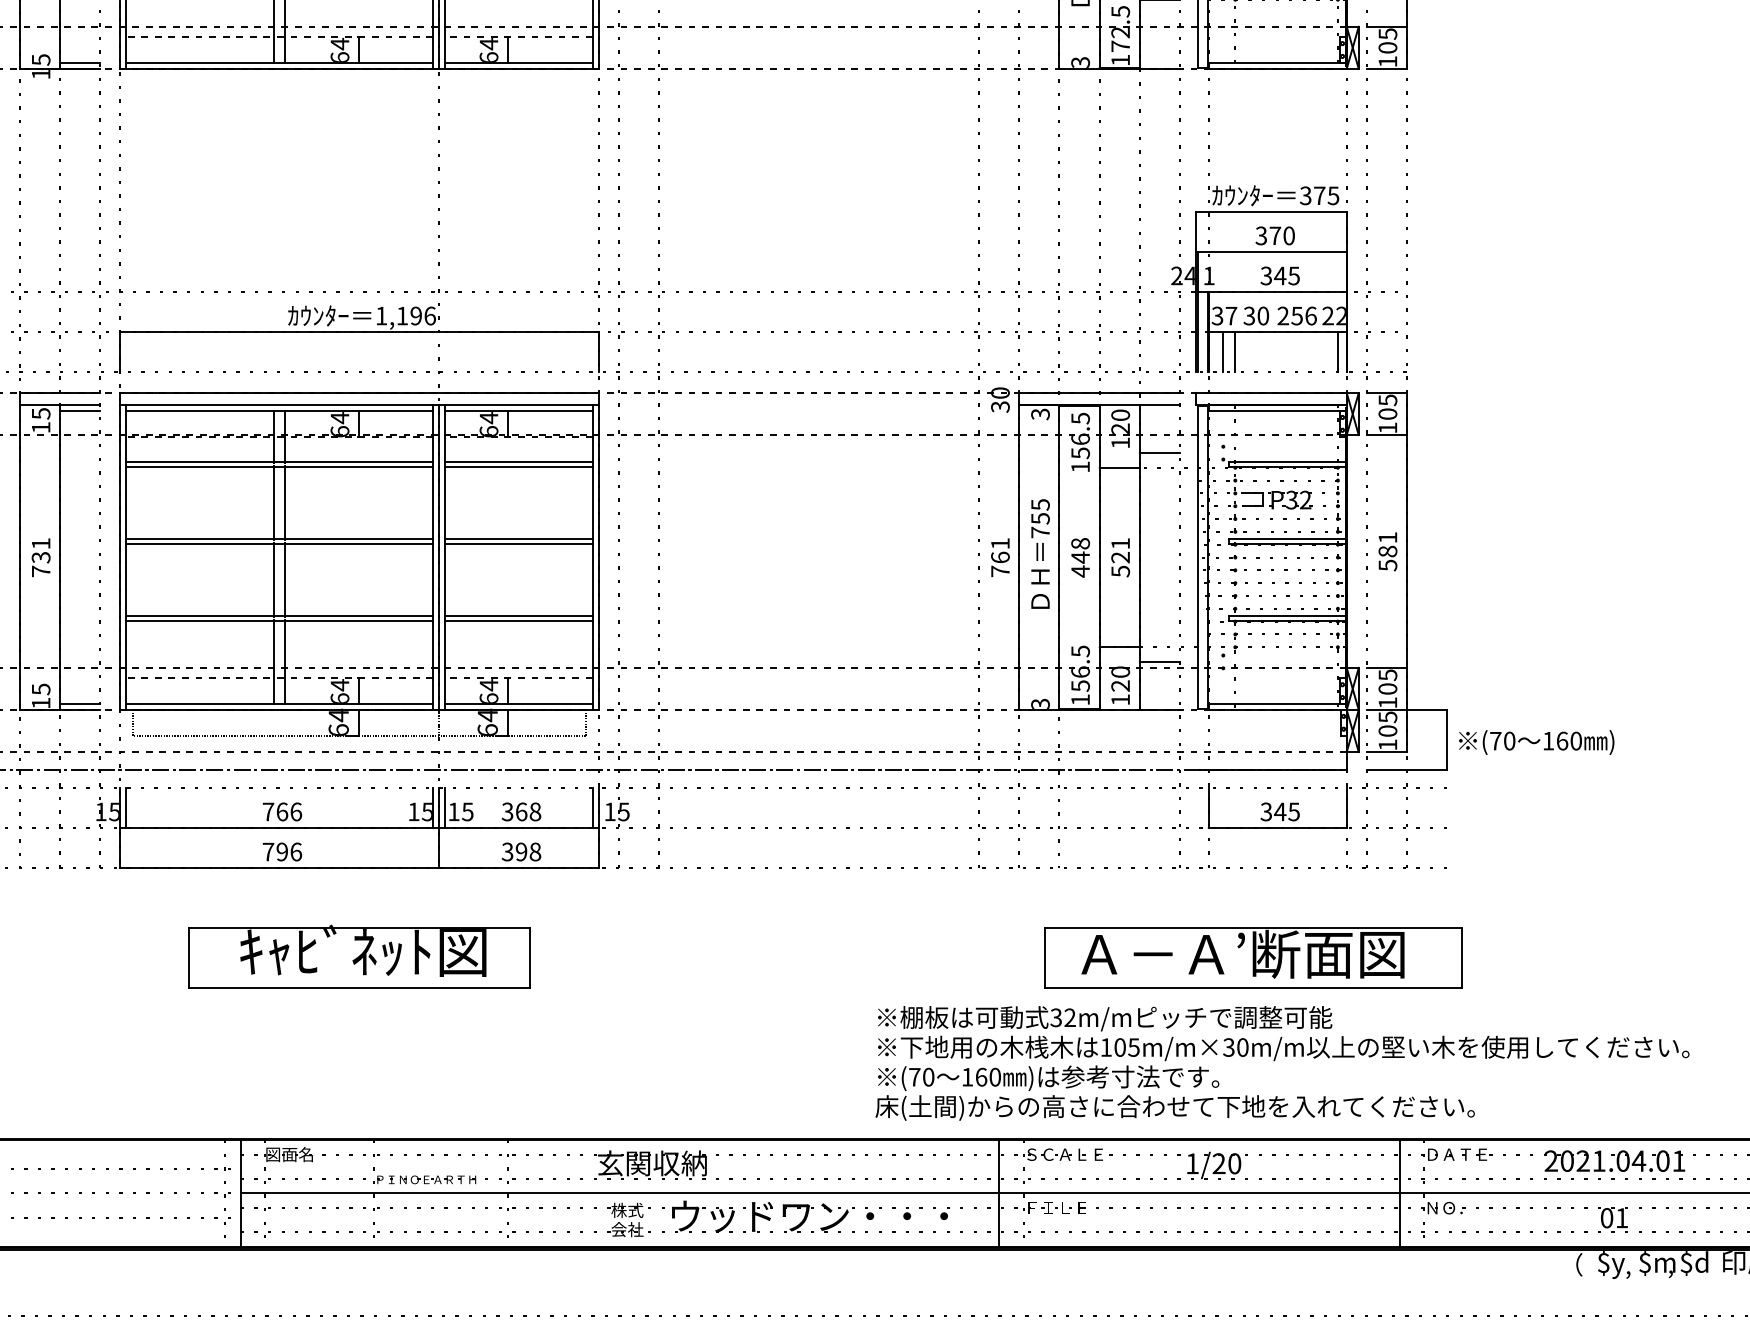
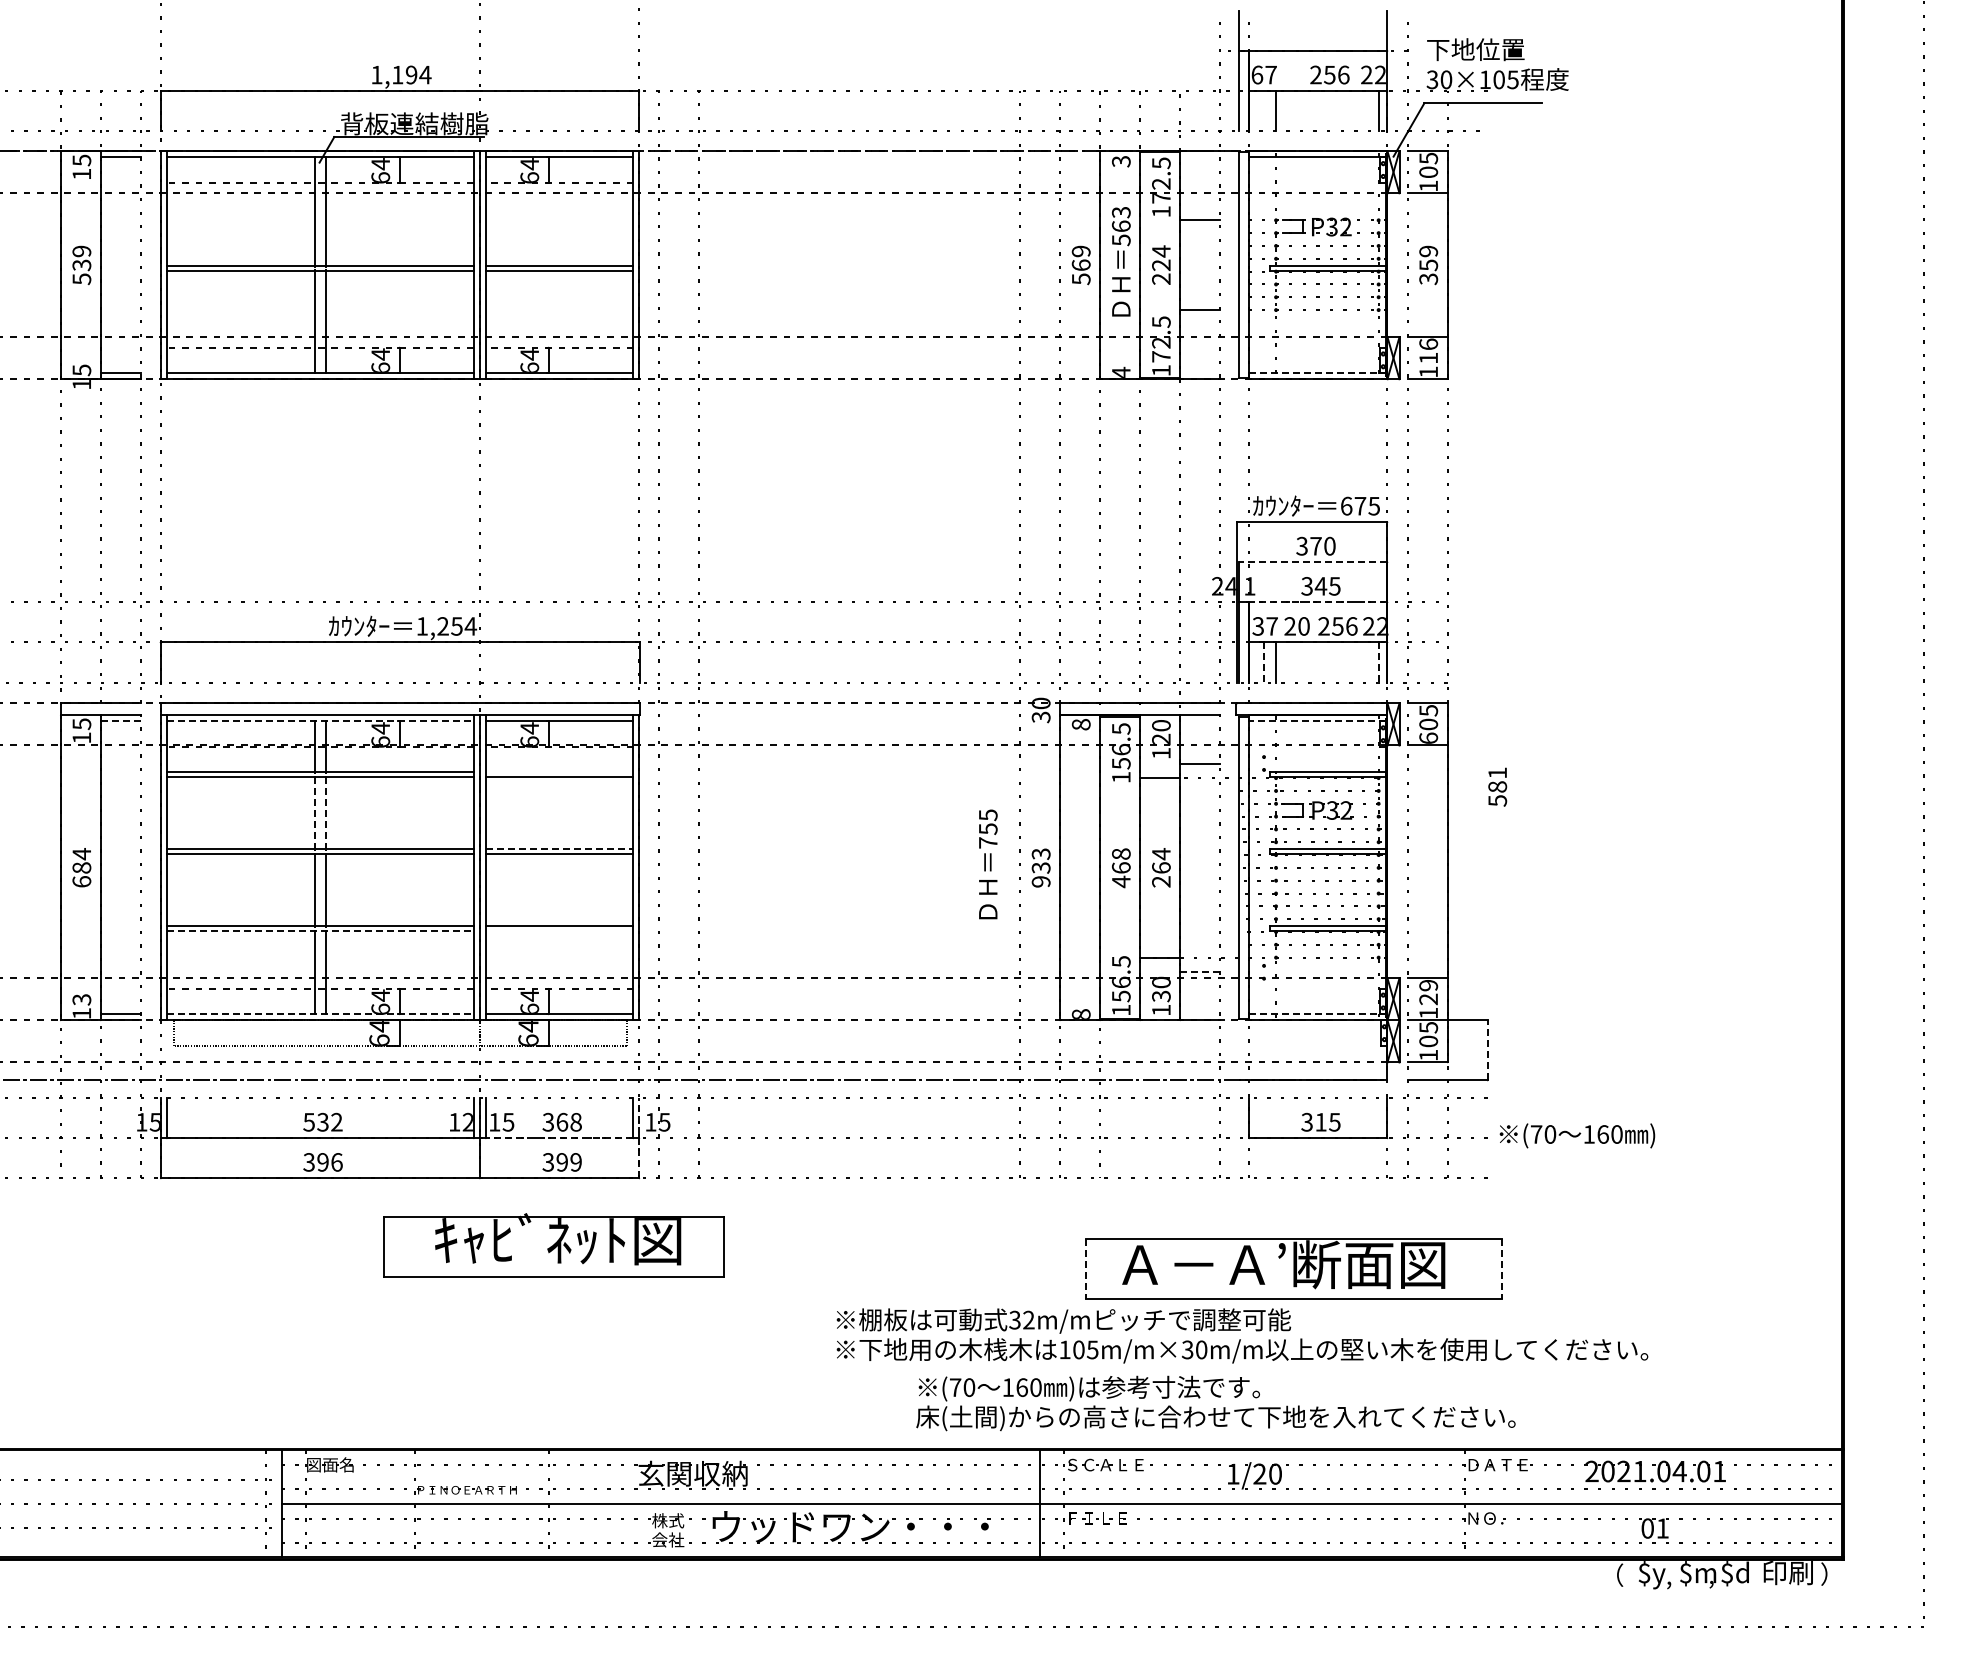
text: (1387, 40) -> (1428, 350), 105 -> 116
text: (1079, 61) -> (1120, 371), 3 -> 4
line: (1276, 63) -> (1317, 373), solid -> dashed
text: (1305, 195) -> (1346, 505), 375 -> 675
line: (1271, 252) -> (1312, 562), solid -> dashed
line: (1276, 292) -> (1317, 602), solid -> dashed
text: (416, 316) -> (457, 626), 1,196 -> 1,254
text: (1248, 316) -> (1289, 626), 30 -> 20
line: (1223, 353) -> (1264, 663), solid -> dashed
line: (1337, 353) -> (1378, 663), solid -> dashed
line: (80, 411) -> (121, 721), solid -> dashed
line: (279, 411) -> (320, 721), solid -> dashed
line: (1276, 411) -> (1317, 721), solid -> dashed
text: (1040, 414) -> (1081, 724), 3 -> 8
text: (1387, 427) -> (1428, 737), 105 -> 605
line: (518, 462) -> (559, 772), removed
line: (273, 503) -> (314, 813), solid -> dashed
line: (284, 503) -> (325, 813), solid -> dashed
line: (518, 539) -> (559, 849), solid -> dashed
text: (1387, 551) -> (1497, 786), moved
text: (1040, 554) -> (988, 864), moved
text: (40, 557) -> (81, 867), 731 -> 684
text: (999, 557) -> (1040, 867), 761 -> 933
text: (1079, 557) -> (1120, 867), 448 -> 468
text: (1120, 557) -> (1161, 867), 521 -> 264
line: (279, 621) -> (320, 931), solid -> dashed
line: (518, 621) -> (559, 931), removed
line: (1159, 662) -> (1200, 972), solid -> dashed
text: (1387, 682) -> (1428, 992), 105 -> 129
text: (1120, 686) -> (1161, 996), 120 -> 130
text: (40, 689) -> (81, 999), 15 -> 13
text: (1040, 703) -> (1081, 1013), 3 -> 8
line: (279, 704) -> (320, 1014), solid -> dashed
line: (1276, 704) -> (1317, 1014), solid -> dashed
line: (1446, 739) -> (1487, 1049), solid -> dashed
text: (1536, 742) -> (1577, 1135), moved
text: (281, 811) -> (322, 1121), 766 -> 532
text: (426, 811) -> (467, 1121), 15 -> 12
text: (1279, 812) -> (1320, 1122), 345 -> 315
line: (598, 827) -> (639, 1137), solid -> dashed
line: (518, 828) -> (559, 1138), solid -> dashed
text: (267, 852) -> (308, 1162), 796 -> 396
text: (534, 852) -> (575, 1162), 398 -> 399
part: (358, 957) -> (553, 1245), moved
line: (1044, 959) -> (1085, 1269), solid -> dashed
line: (1461, 959) -> (1502, 1269), solid -> dashed
text: (1283, 1033) -> (1242, 1335), moved
line: (1399, 1193) -> (1440, 1503), removed

